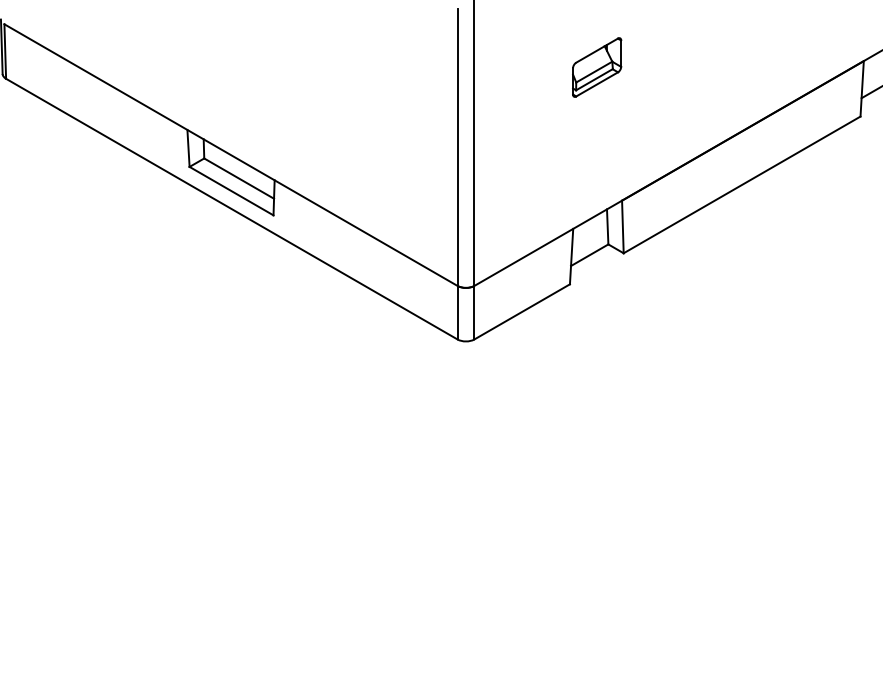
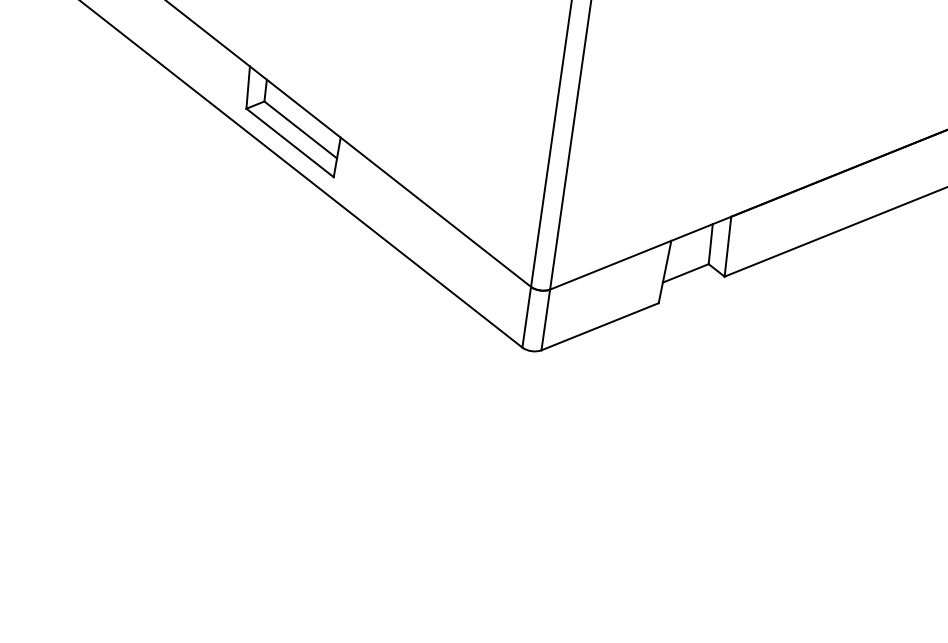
part: (597, 67) -> (724, 61), removed

